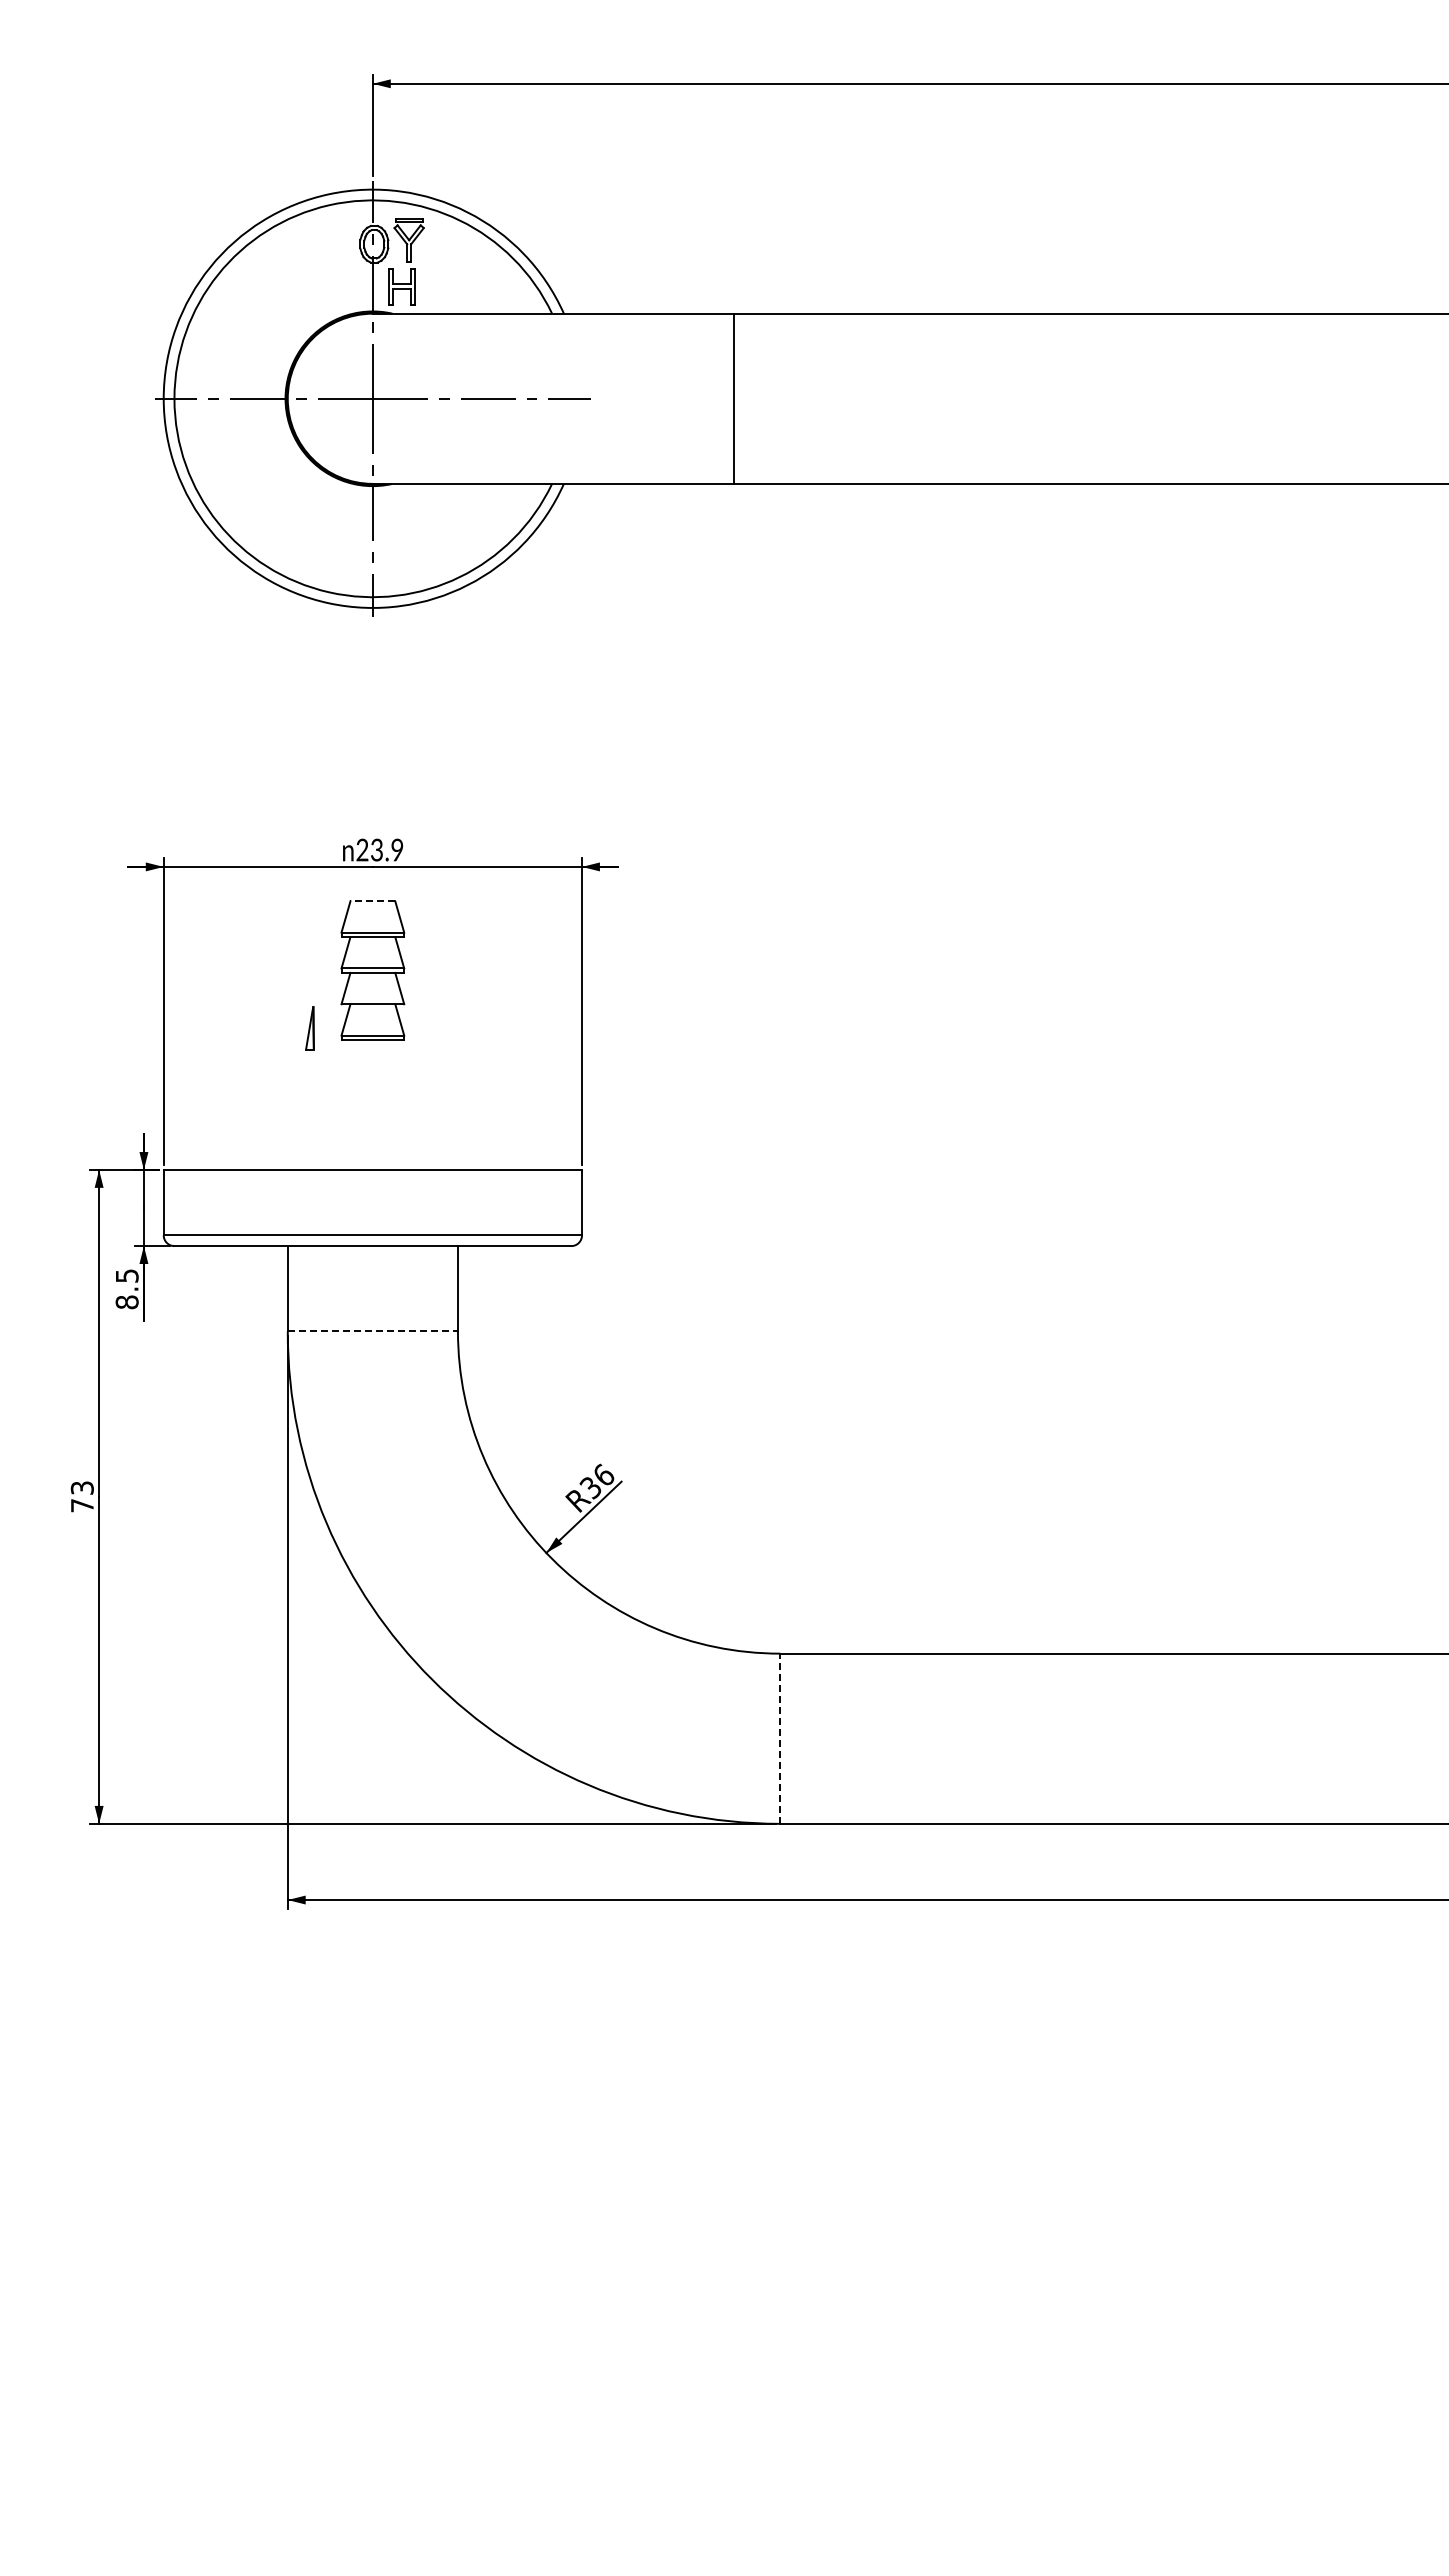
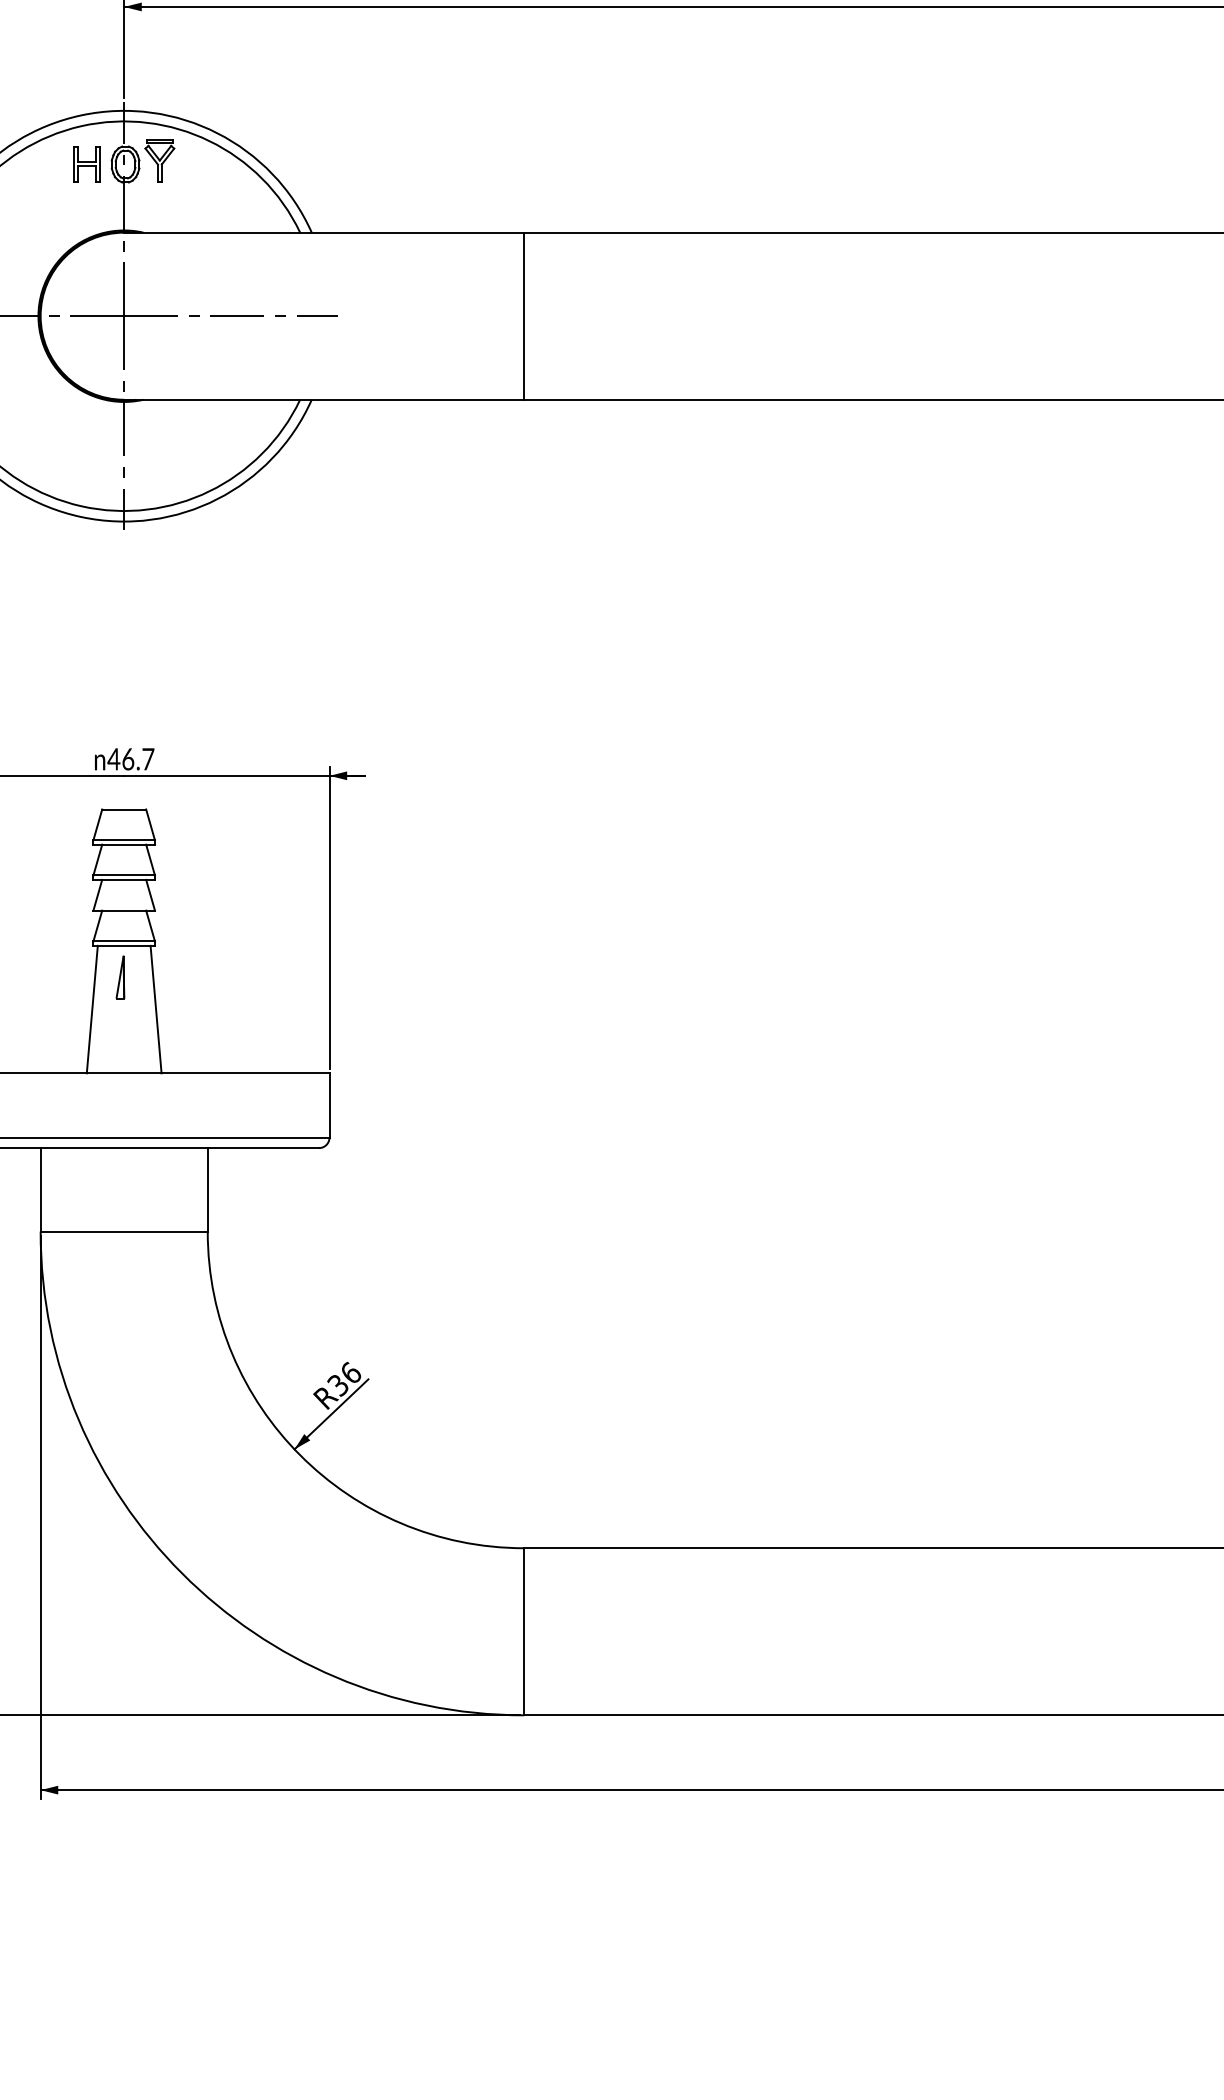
part: (401, 286) -> (86, 163), moved
line: (734, 398) -> (524, 315), moved
text: (379, 849) -> (130, 758), 23.9 -> 46.7
line: (372, 901) -> (123, 809), dashed -> solid
part: (309, 1028) -> (119, 977), moved
line: (340, 1104) -> (92, 1009), added
line: (404, 1104) -> (155, 1009), added
line: (373, 1331) -> (124, 1231), dashed -> solid
line: (780, 1738) -> (524, 1631), dashed -> solid

